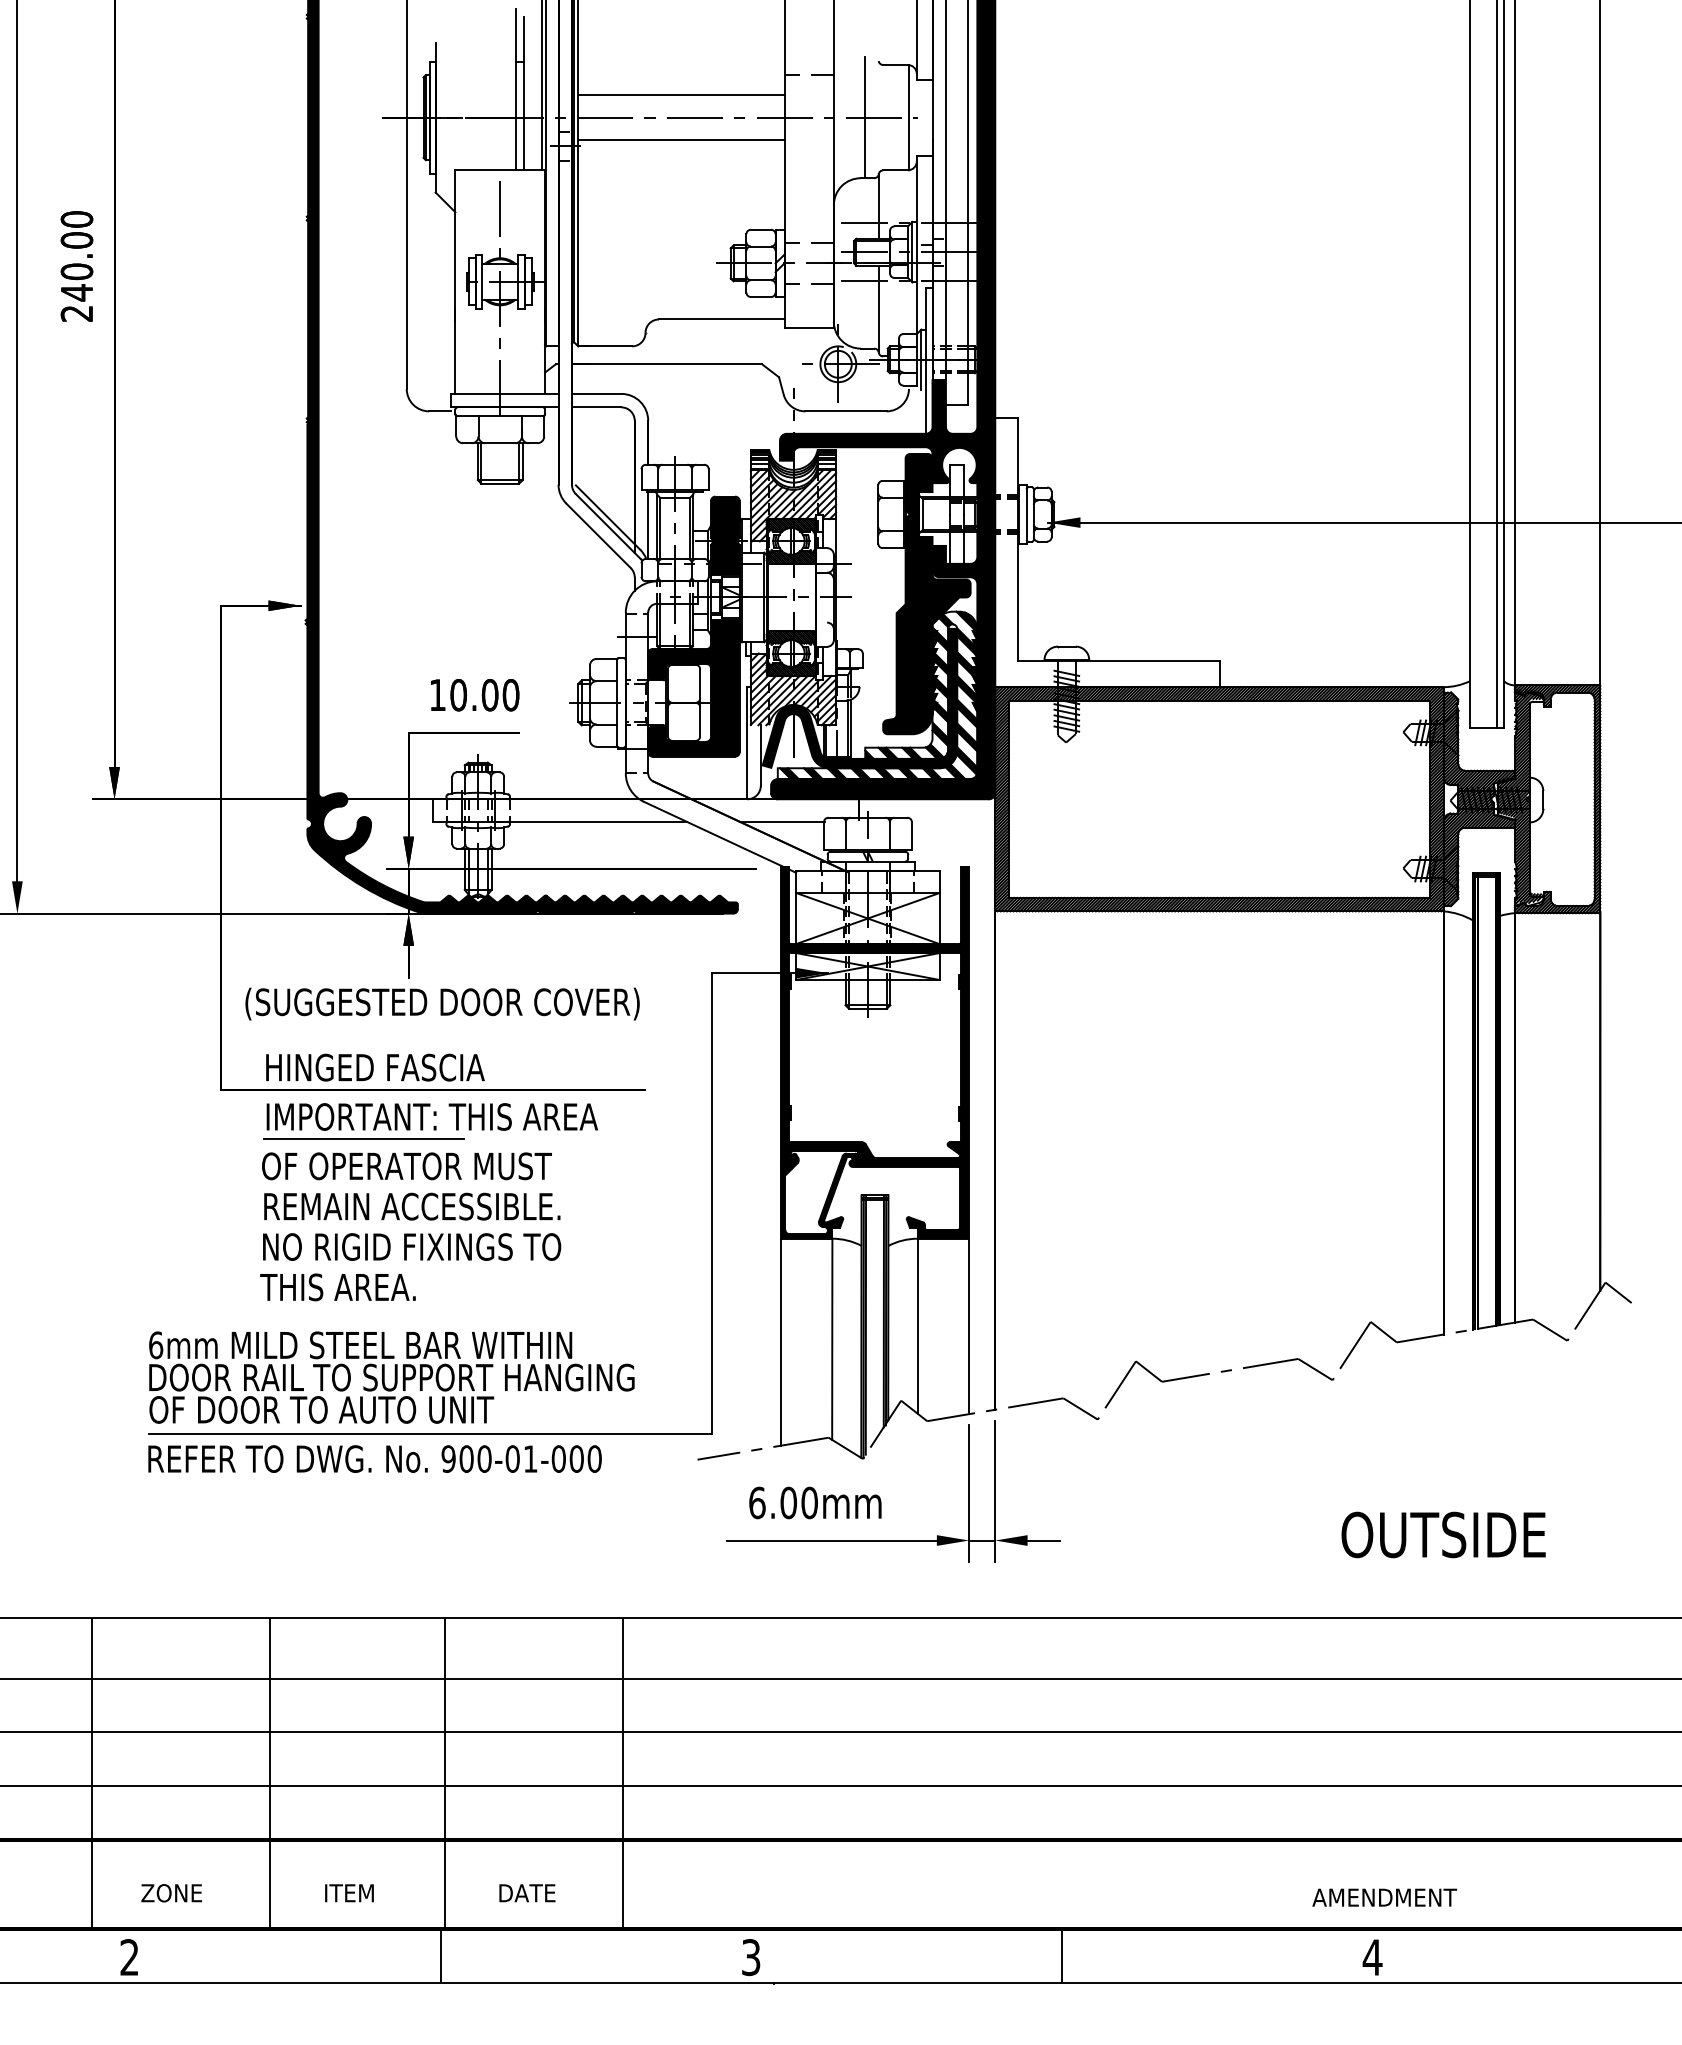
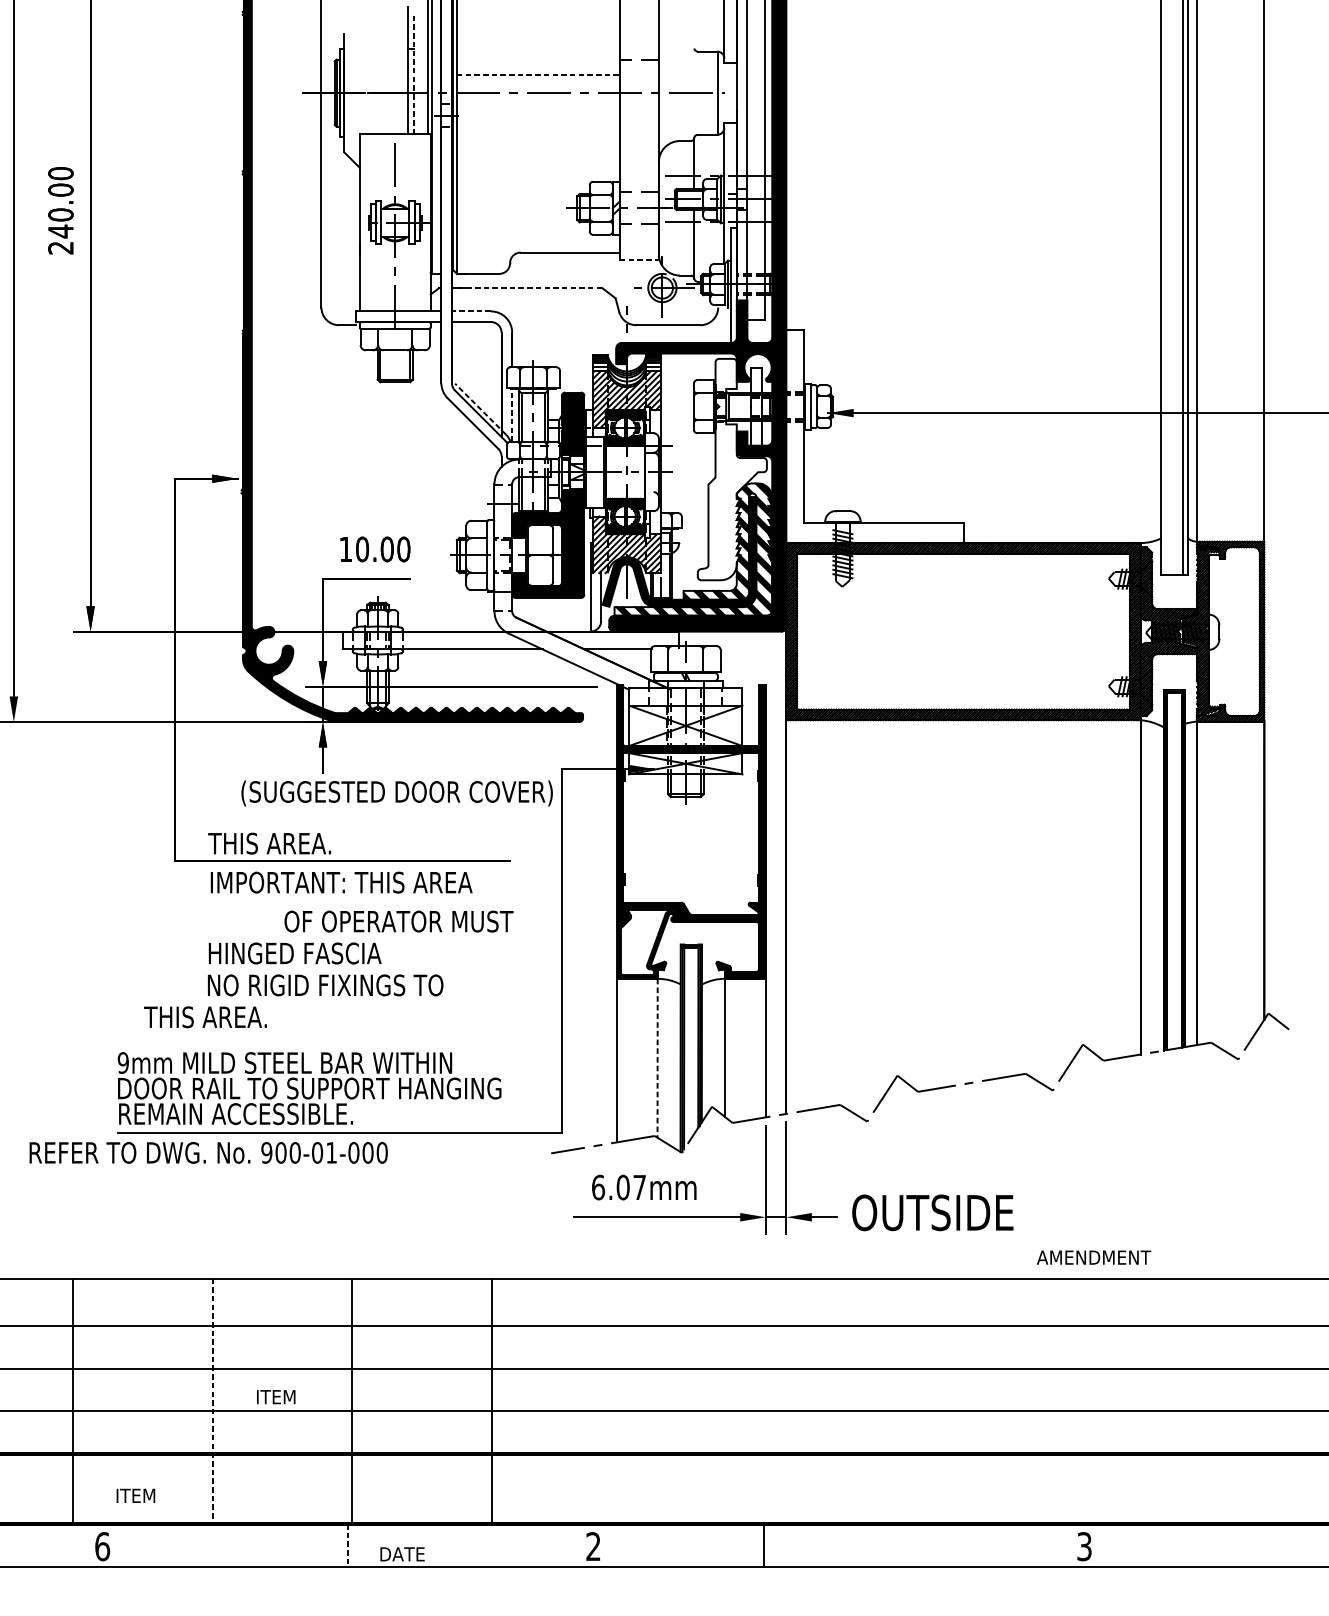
line: (524, 92) -> (414, 73), solid -> dashed
line: (681, 95) -> (538, 75), solid -> dashed
line: (865, 117) -> (683, 93), removed
line: (681, 140) -> (538, 111), removed
line: (809, 328) -> (639, 259), solid -> dashed
line: (666, 364) -> (526, 288), solid -> dashed
line: (596, 393) -> (471, 311), solid -> dashed
line: (608, 517) -> (480, 409), solid -> dashed
line: (648, 525) -> (512, 415), solid -> dashed
fill: (926, 593) -> (732, 469), removed
text: (442, 1003) -> (397, 792), moved
text: (373, 1067) -> (295, 843), HINGED FASCIA -> THIS AREA.
line: (363, 1138) -> (287, 899), removed
text: (406, 1166) -> (398, 921), moved
text: (413, 1206) -> (326, 953), REMAIN ACCESSIBLE. -> HINGED FASCIA
text: (337, 1287) -> (205, 1017), moved
line: (832, 1339) -> (657, 1058), solid -> dashed
text: (156, 1345) -> (123, 1063), 6mm -> 9mm
text: (321, 1409) -> (254, 1113), OF DOOR TO AUTO UNIT -> REMAIN ACCESSIBLE.
text: (374, 1458) -> (208, 1152), moved
text: (809, 1502) -> (639, 1187), 6.00mm -> 6.07mm
text: (1443, 1534) -> (932, 1212), moved
line: (269, 1773) -> (213, 1401), solid -> dashed
text: (171, 1893) -> (135, 1496), ZONE -> ITEM
text: (349, 1893) -> (276, 1397), moved
text: (527, 1893) -> (402, 1554), moved
text: (1384, 1897) -> (1093, 1257), moved
line: (1062, 1955) -> (764, 1545), moved
line: (440, 1956) -> (348, 1545), solid -> dashed
text: (129, 1957) -> (102, 1546), 2 -> 6
text: (751, 1957) -> (593, 1546), 3 -> 2
text: (1372, 1957) -> (1084, 1546), 4 -> 3

